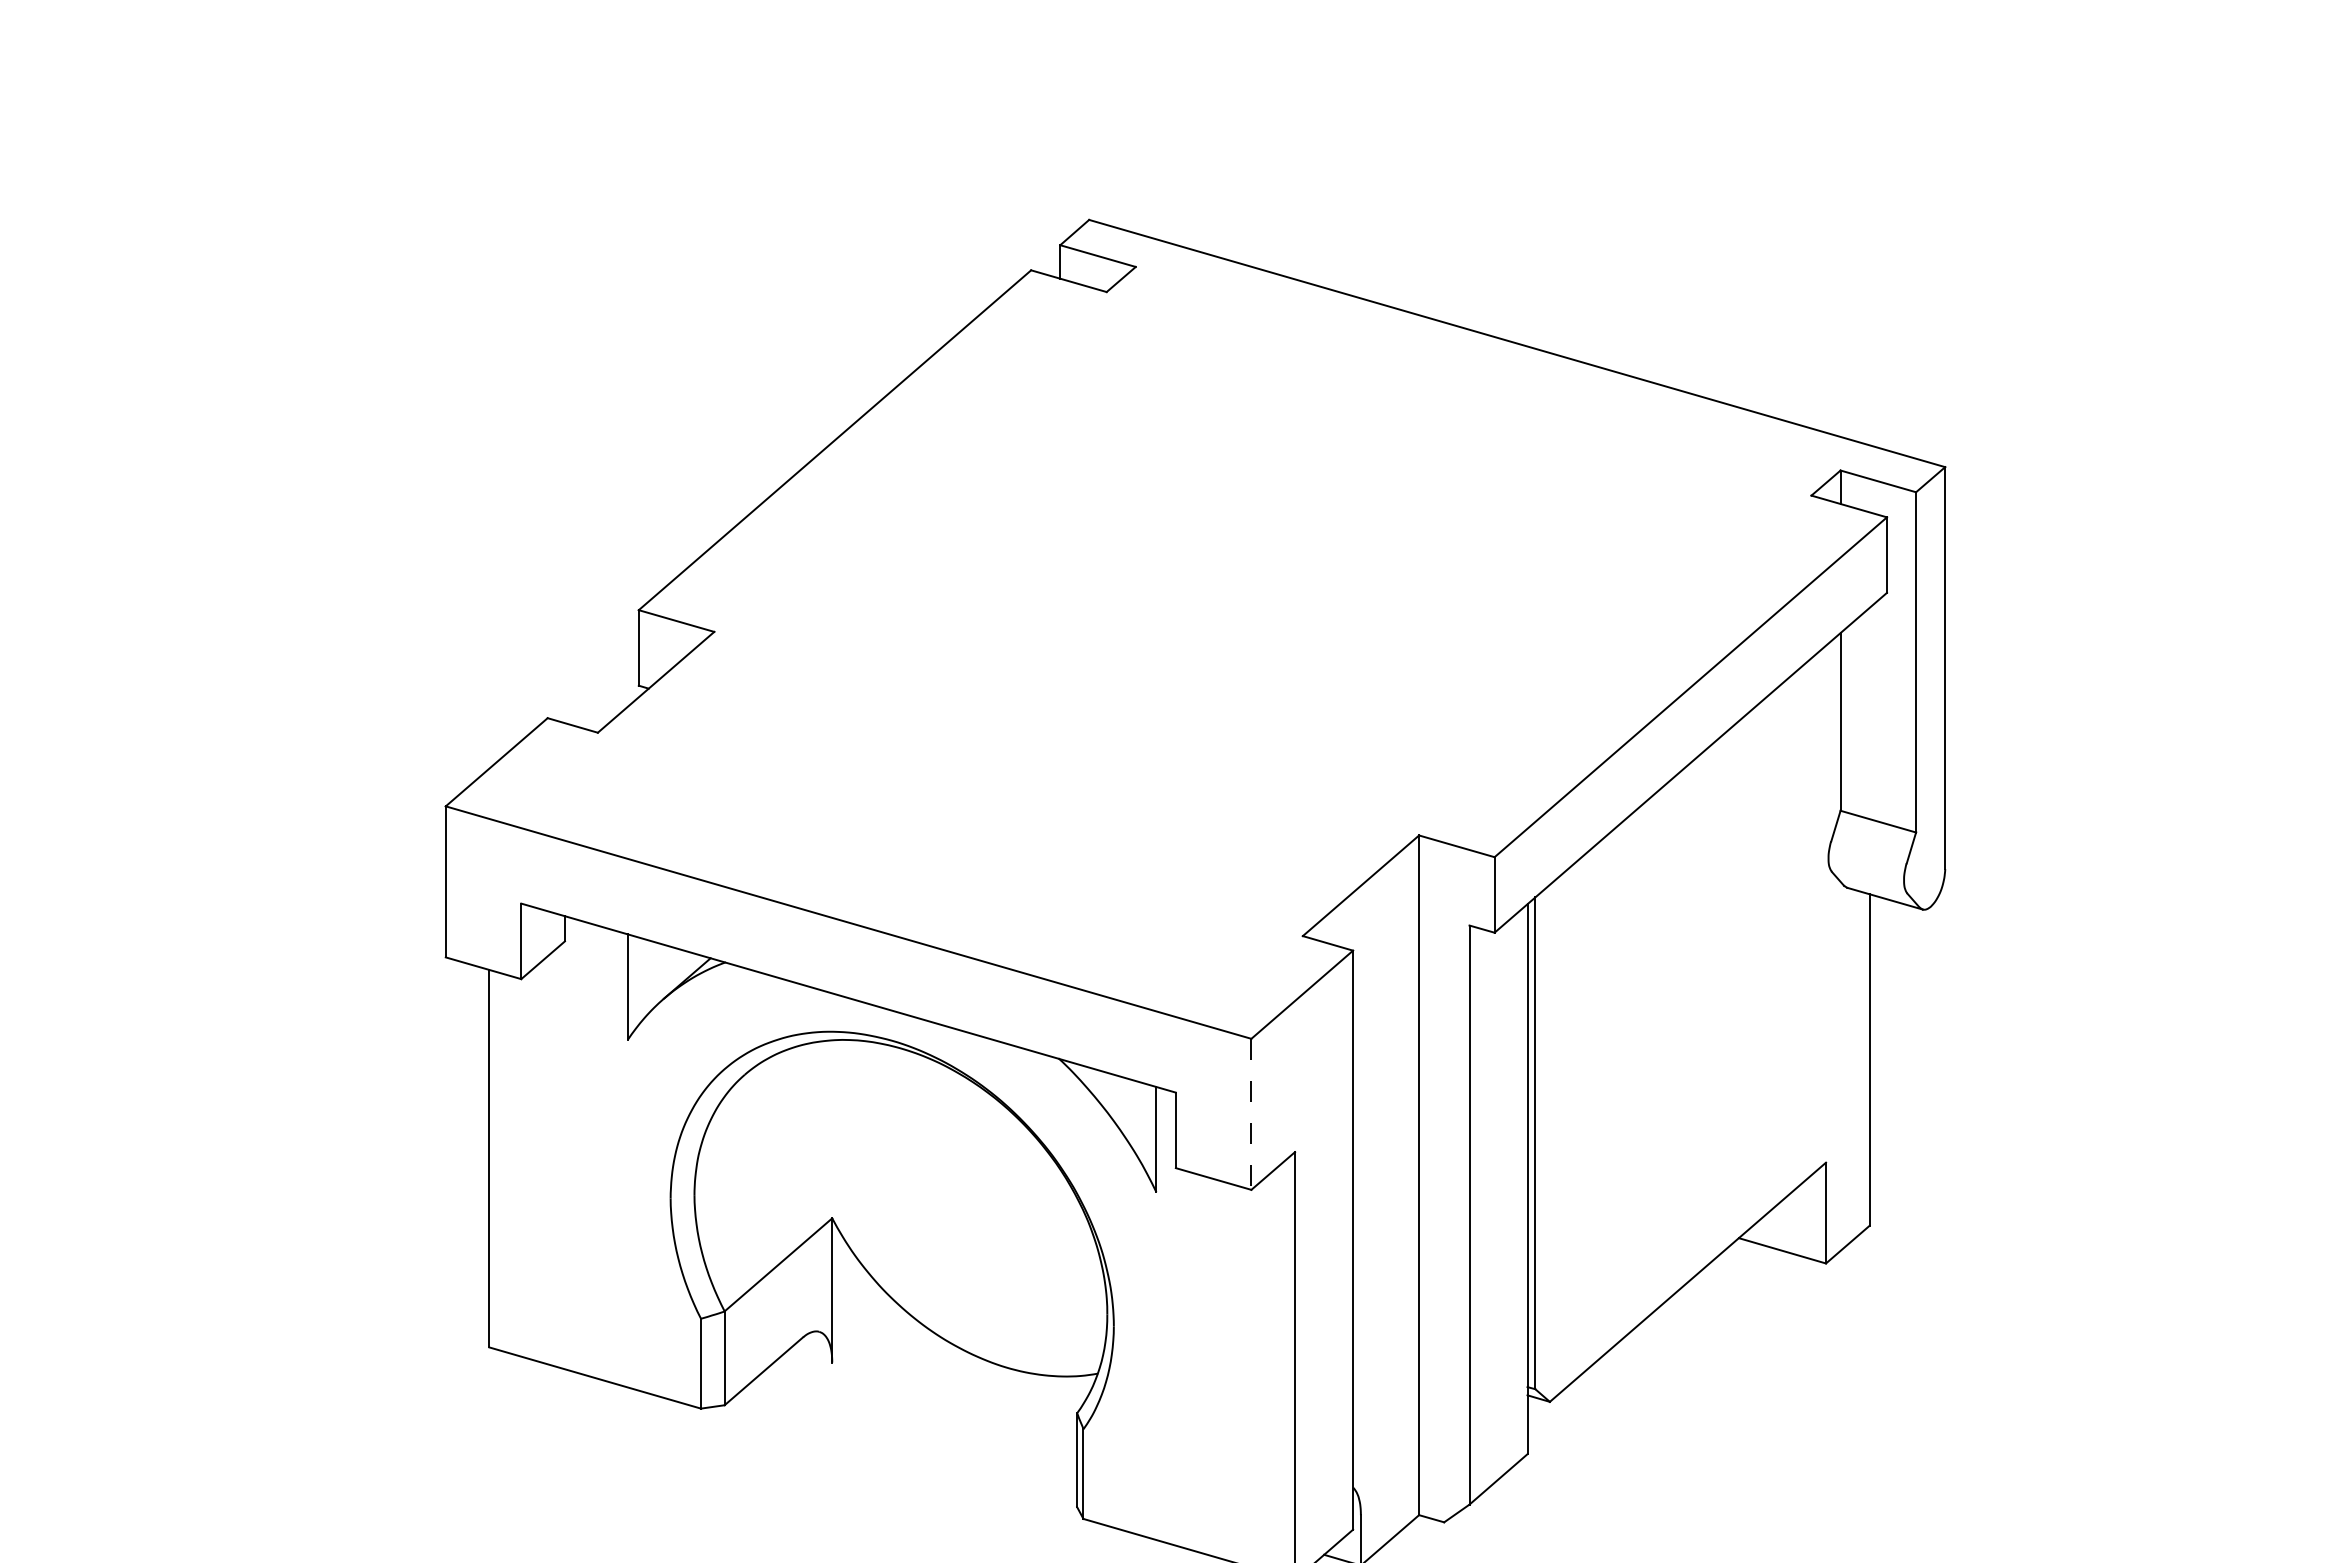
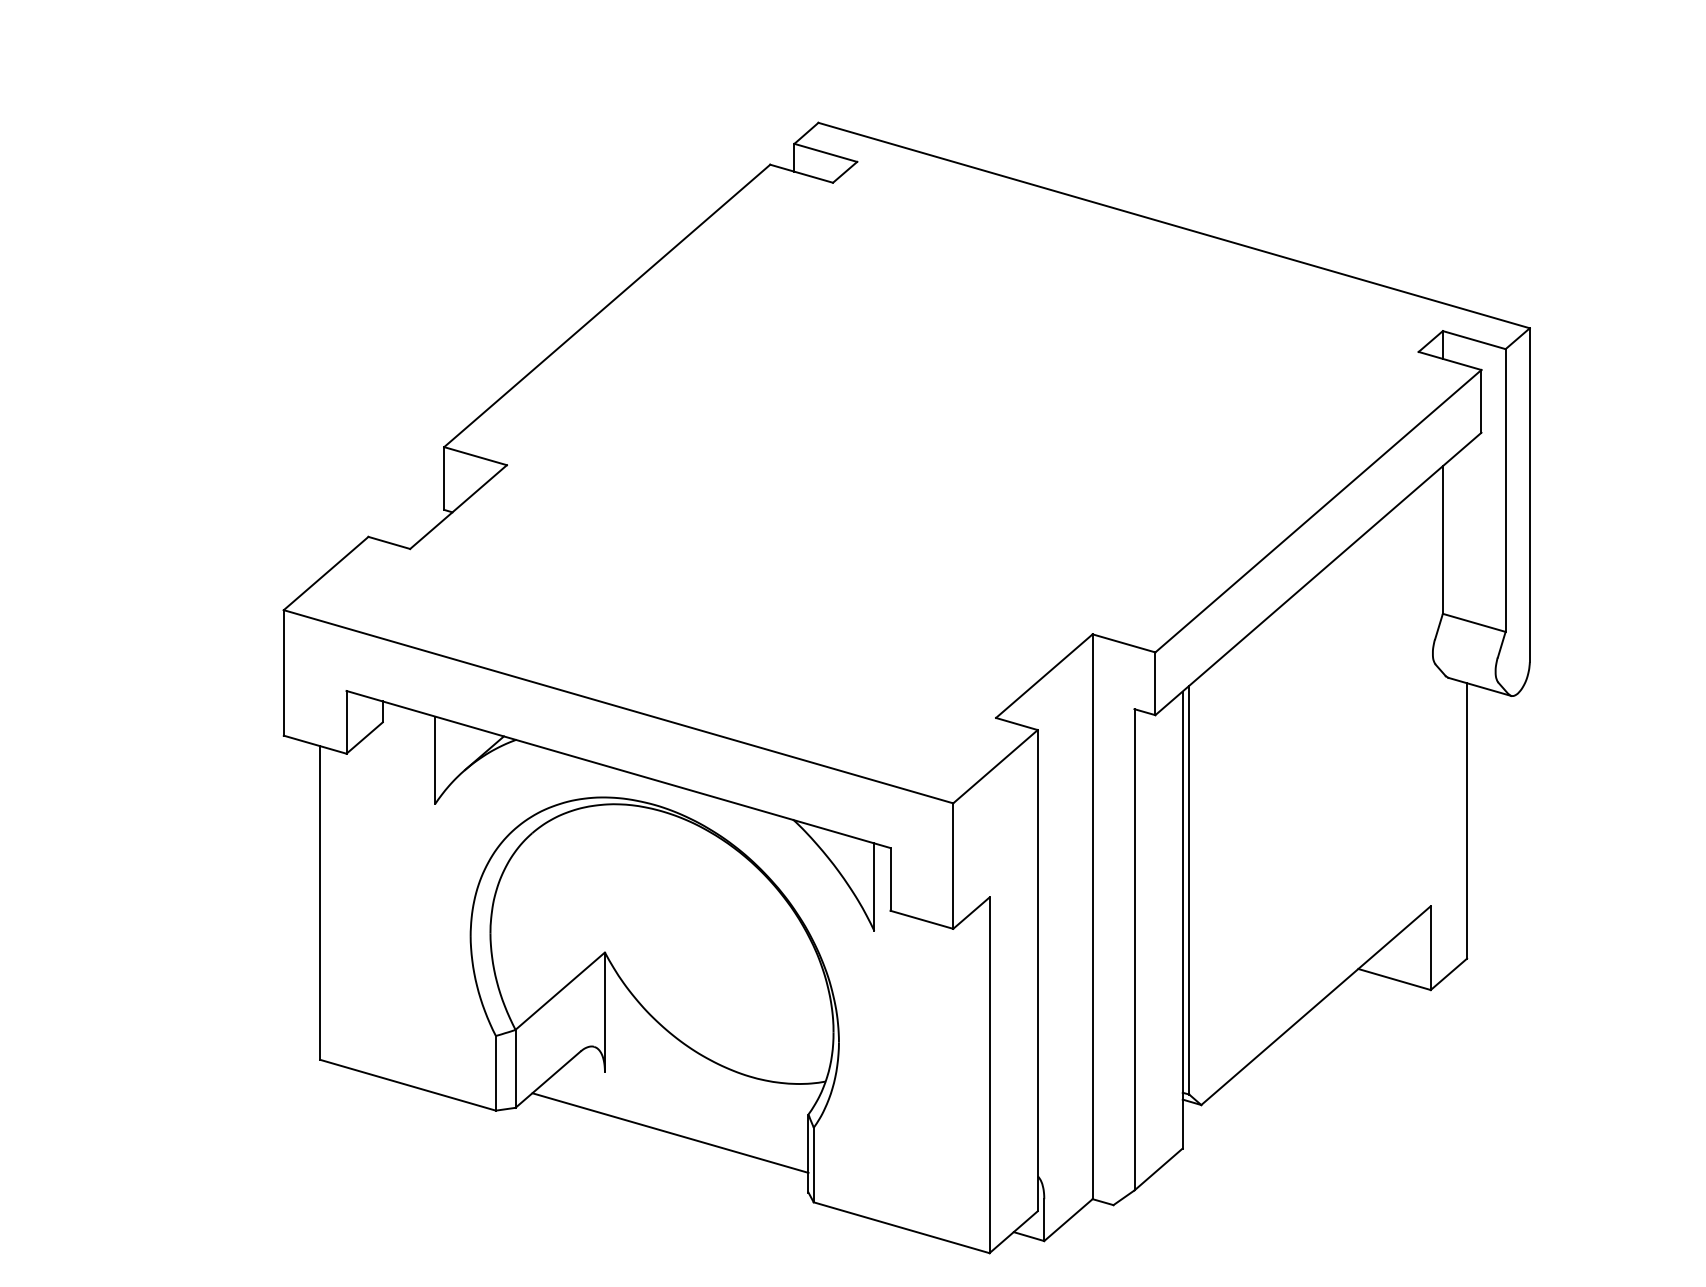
line: (1251, 1114) -> (953, 866), dashed -> solid
line: (911, 1435) -> (670, 1132), added

